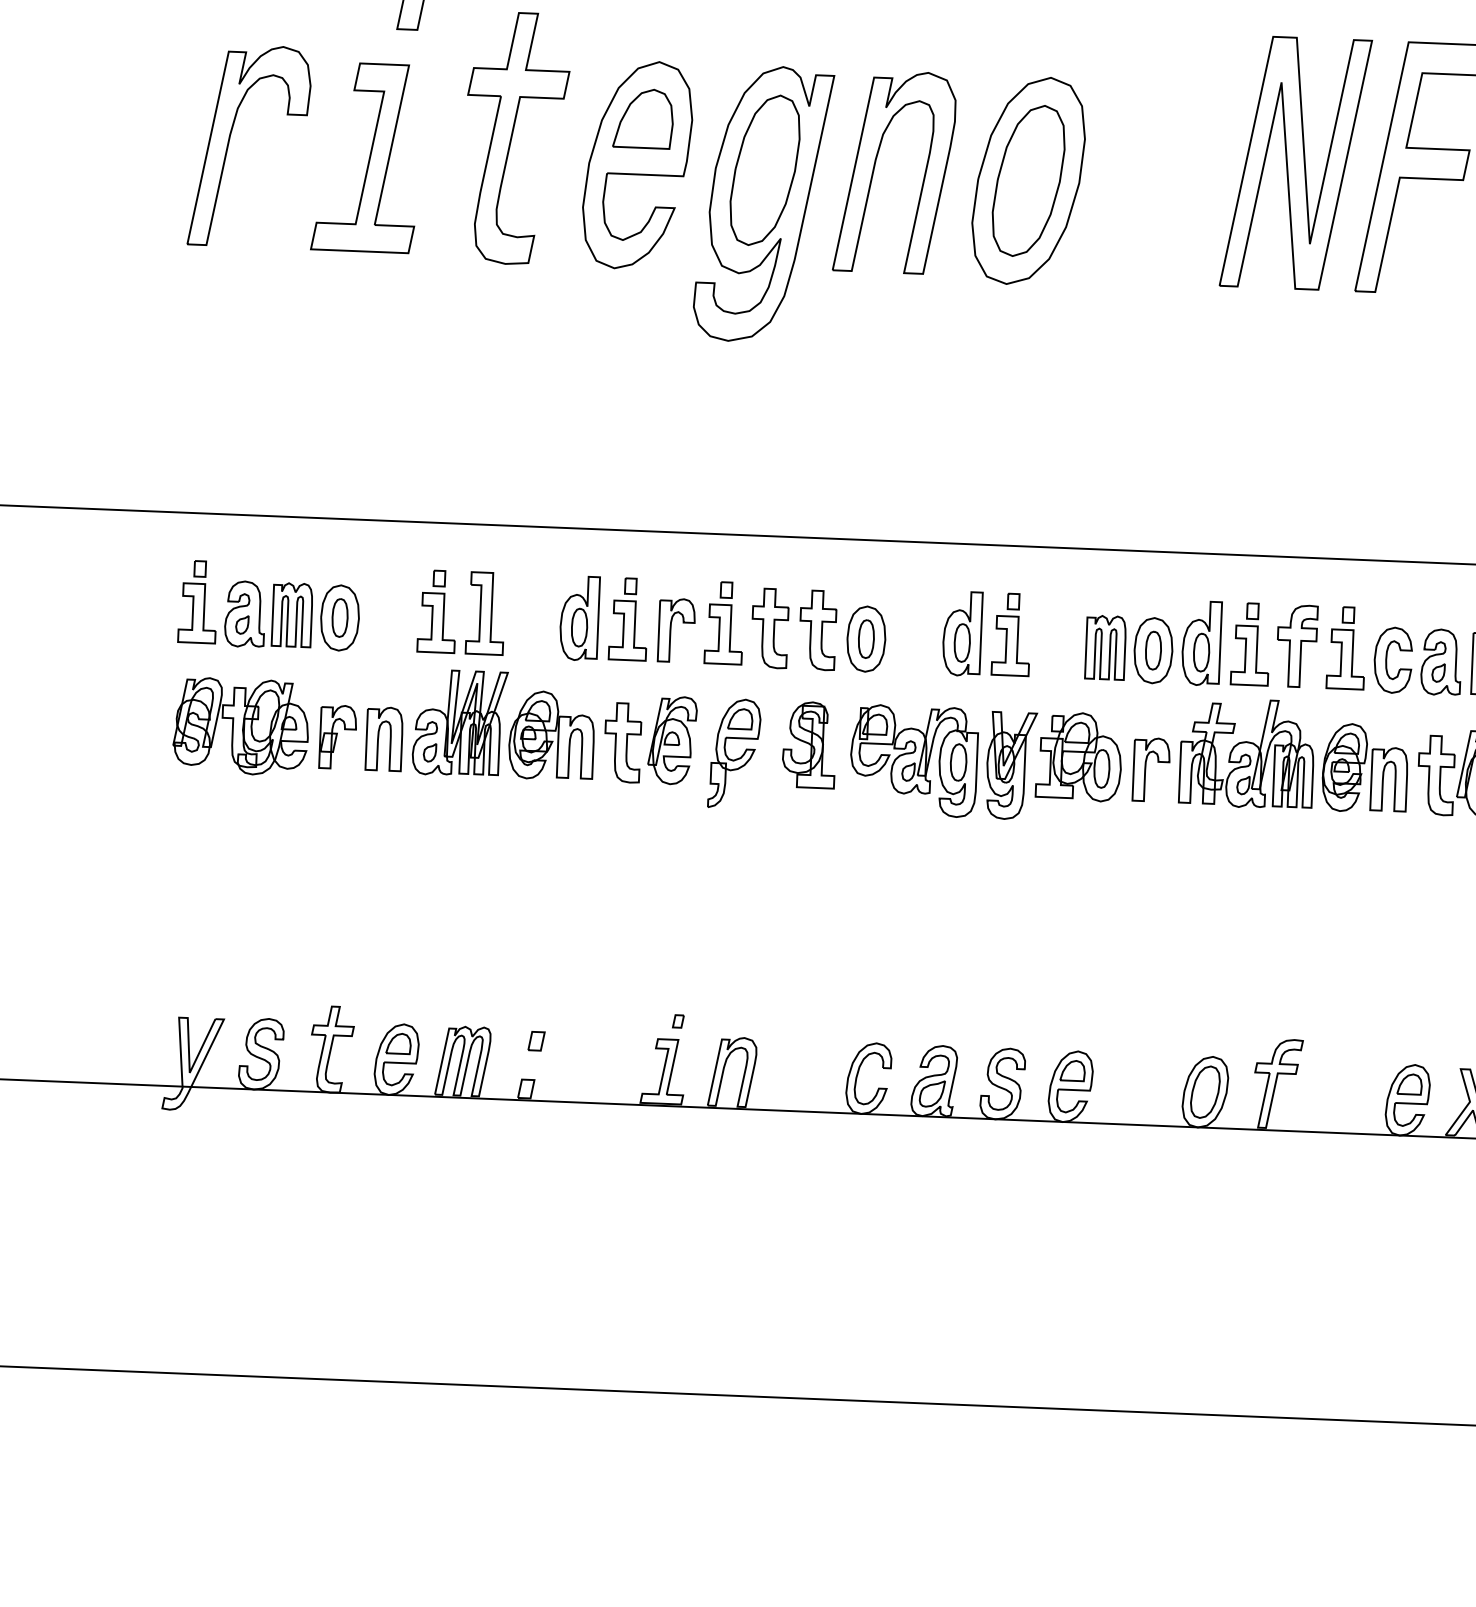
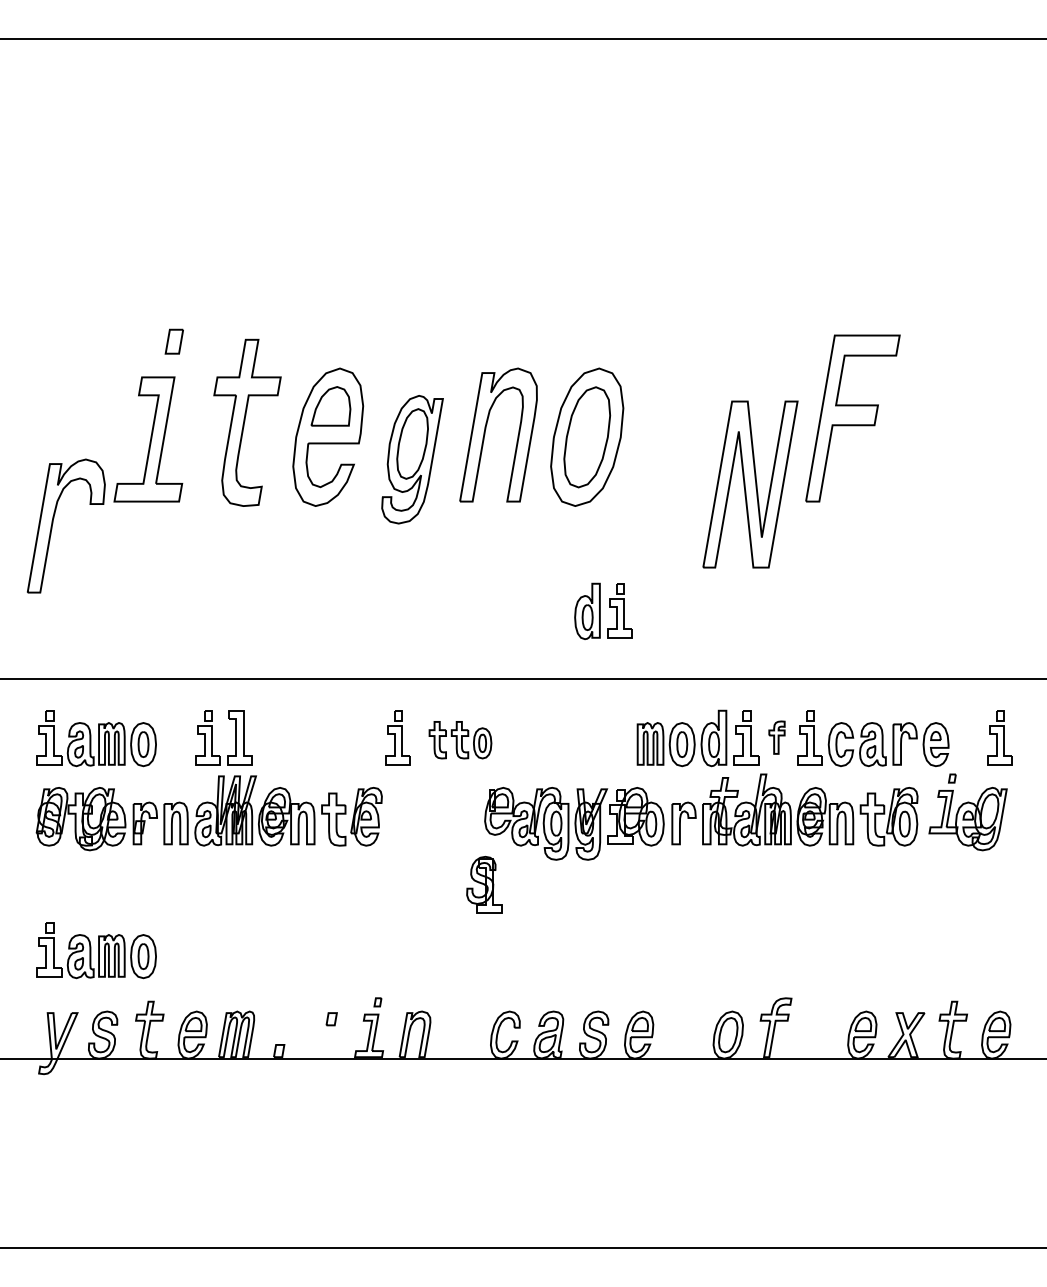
part: (230, 141) -> (53, 523), moved
part: (1295, 163) -> (750, 484), moved
part: (763, 203) -> (412, 459), size x0.7
part: (627, 620) -> (333, 738), removed
part: (818, 631) -> (460, 740), size x0.7
part: (986, 633) -> (603, 610), moved
part: (1296, 645) -> (776, 737), size x0.6
part: (809, 744) -> (484, 884), moved
part: (733, 753) -> (407, 823), removed
part: (256, 926) -> (96, 950), added
part: (536, 1041) -> (331, 1019), moved

